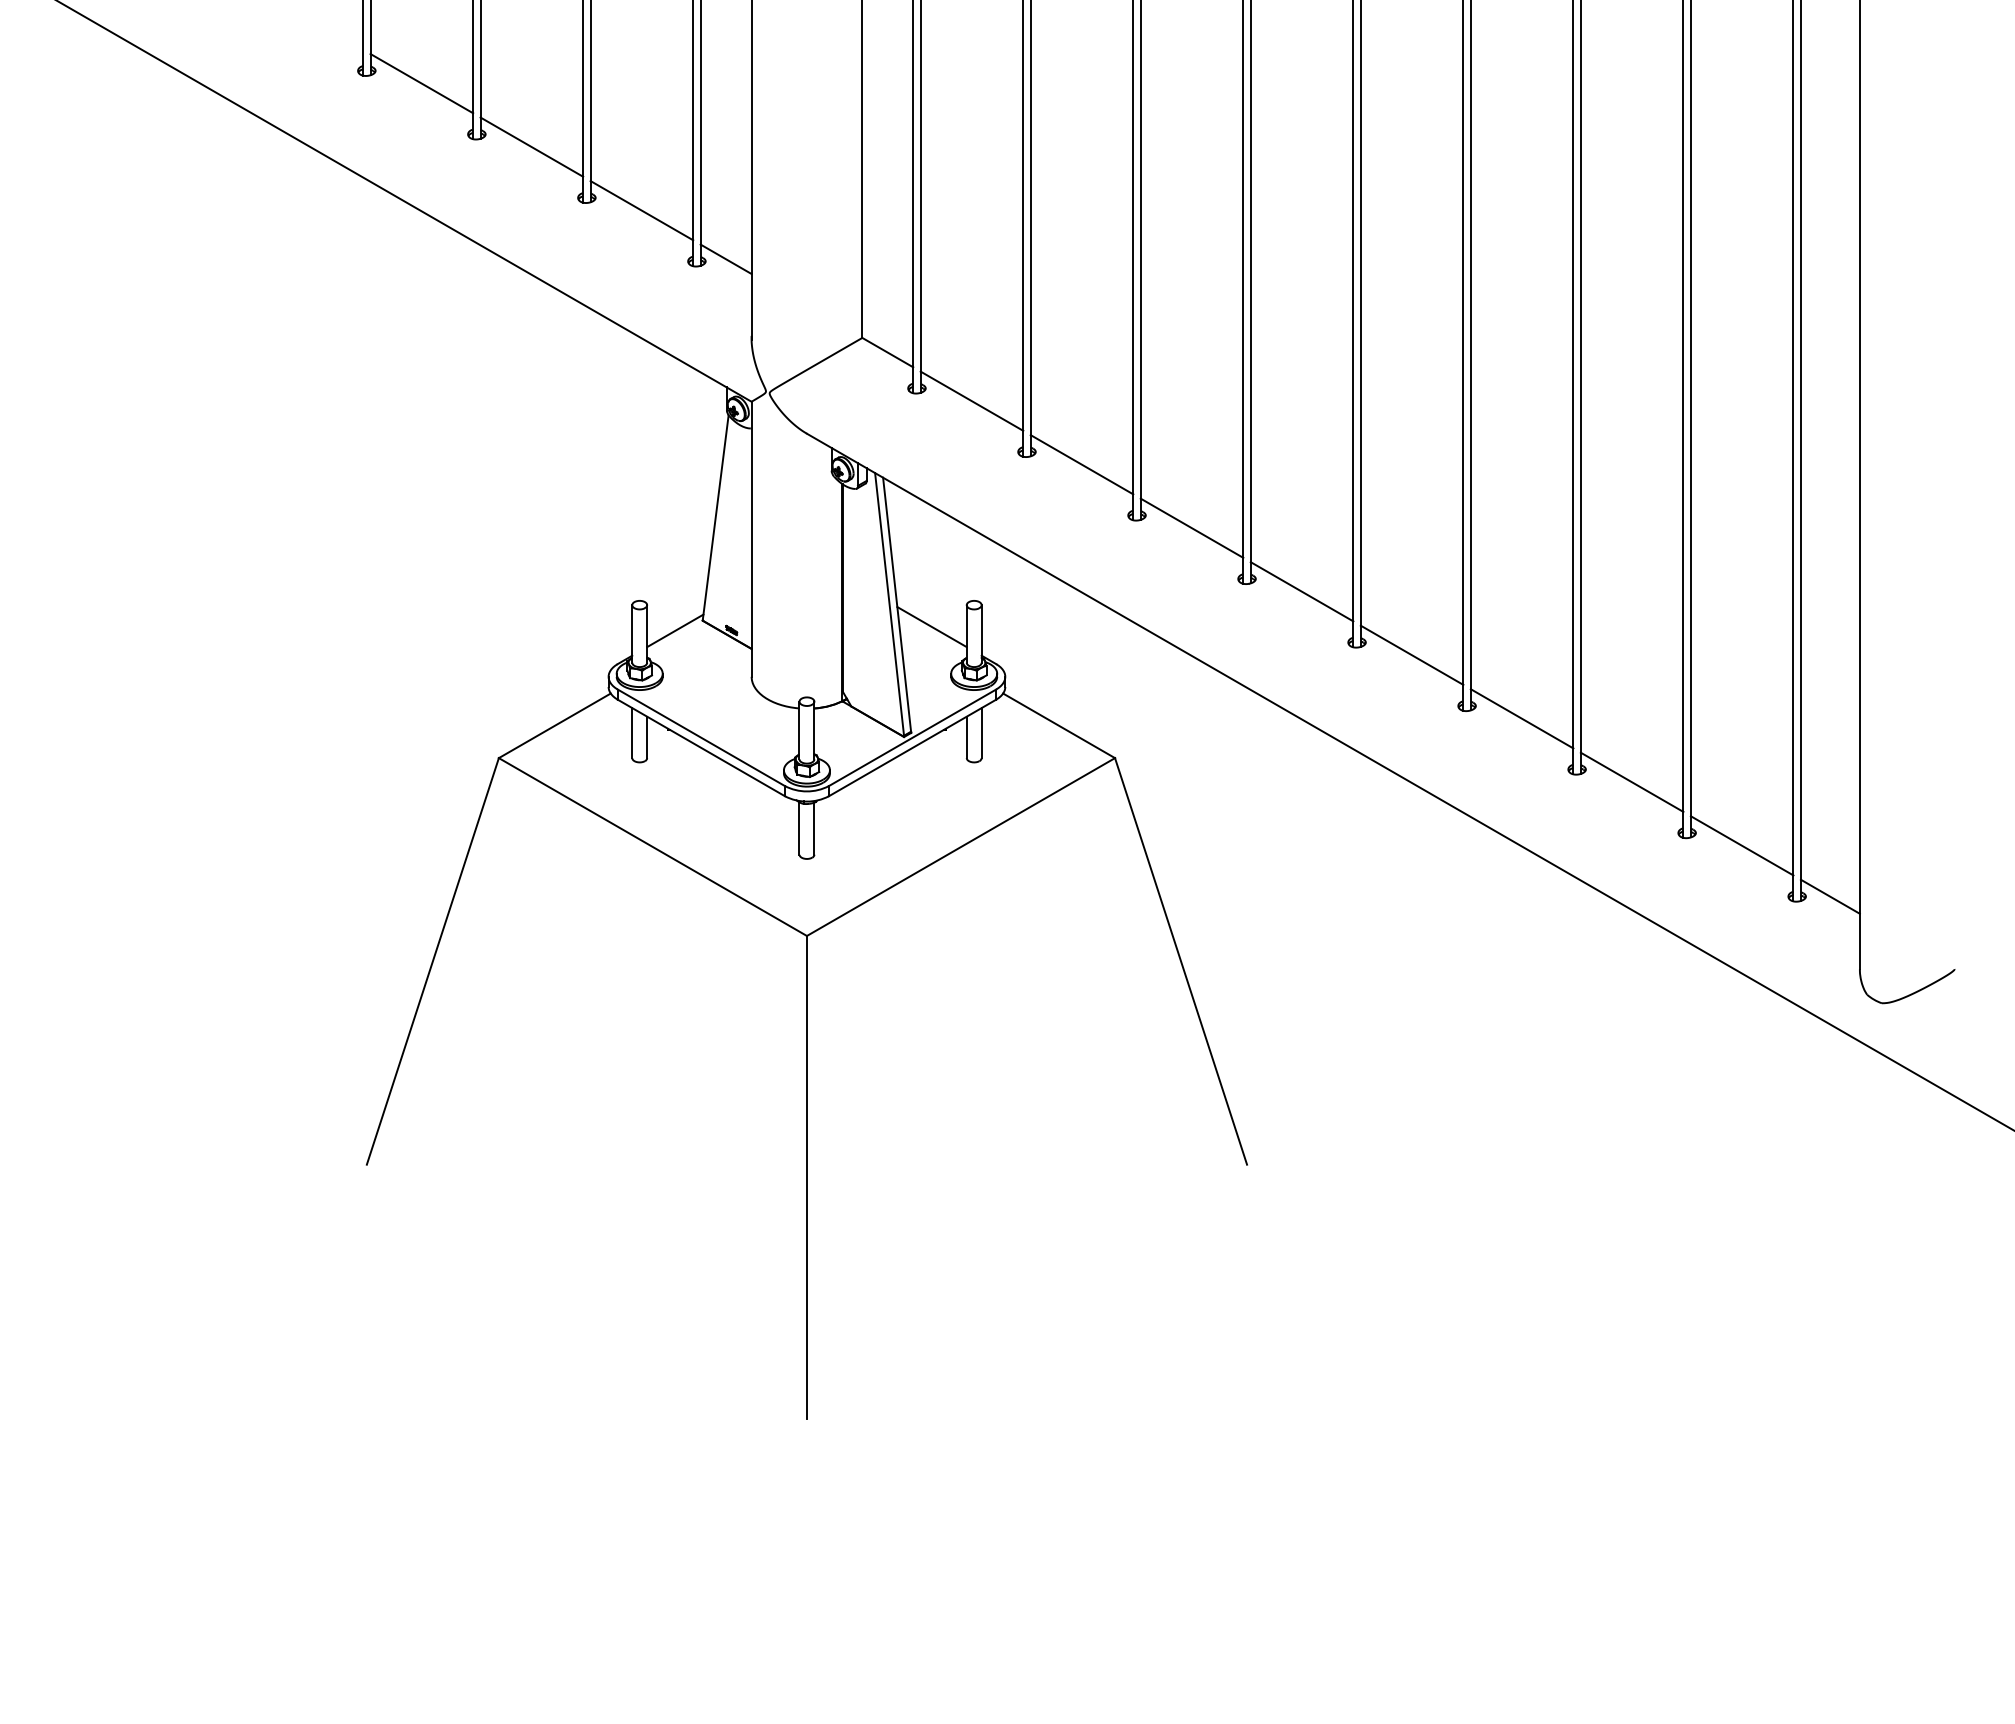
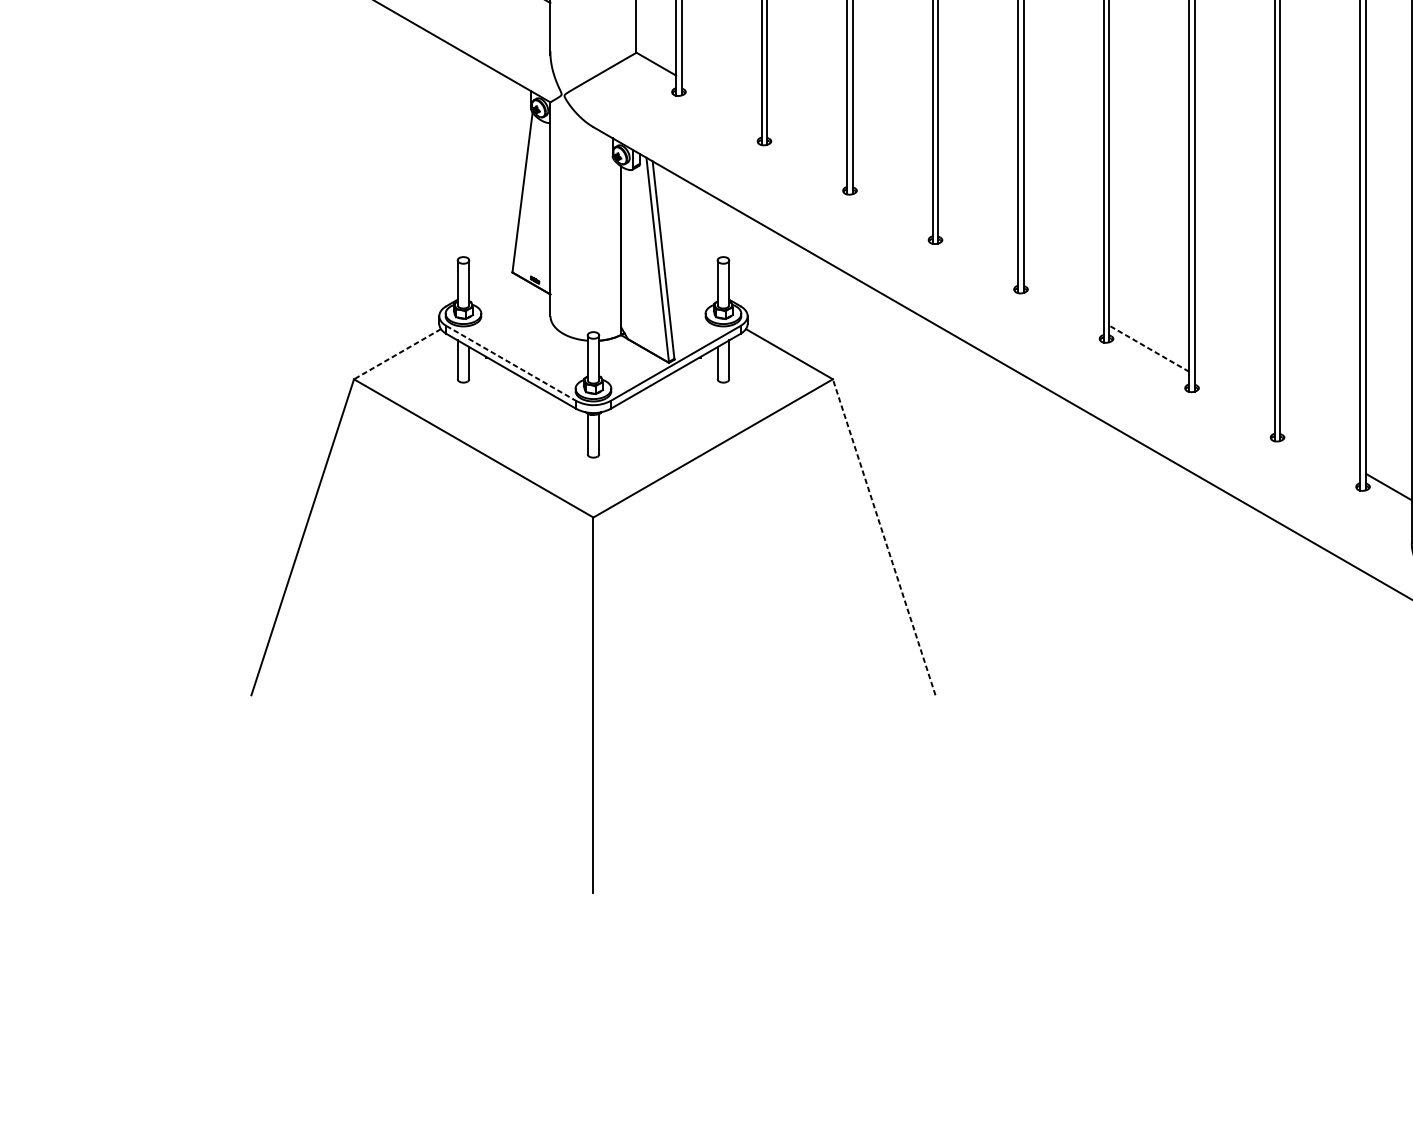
line: (971, 400) -> (721, 101), removed
line: (1081, 464) -> (806, 151), removed
line: (1191, 527) -> (892, 200), removed
line: (1301, 591) -> (977, 249), removed
line: (931, 627) -> (690, 277), removed
line: (675, 630) -> (491, 280), removed
line: (1411, 654) -> (1063, 298), removed
line: (1521, 718) -> (1148, 348), solid -> dashed
line: (554, 725) -> (397, 353), solid -> dashed
line: (701, 737) -> (511, 363), solid -> dashed
line: (1631, 781) -> (1234, 397), removed
line: (1741, 845) -> (1319, 447), removed
line: (1181, 961) -> (884, 537), solid -> dashed

